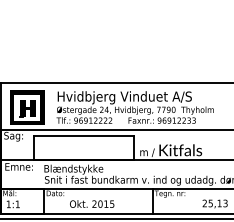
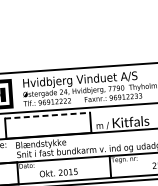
line: (83, 136) -> (47, 115), solid -> dashed

